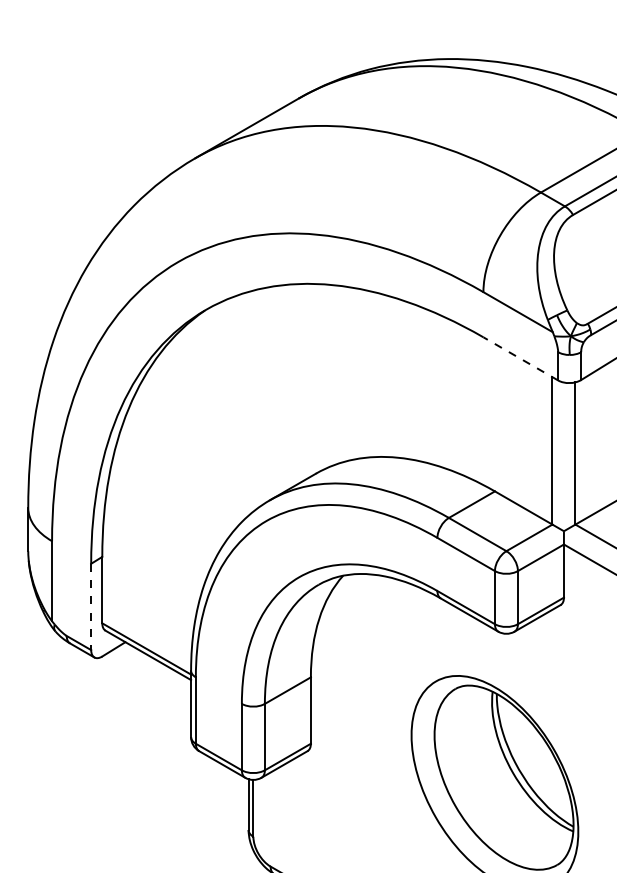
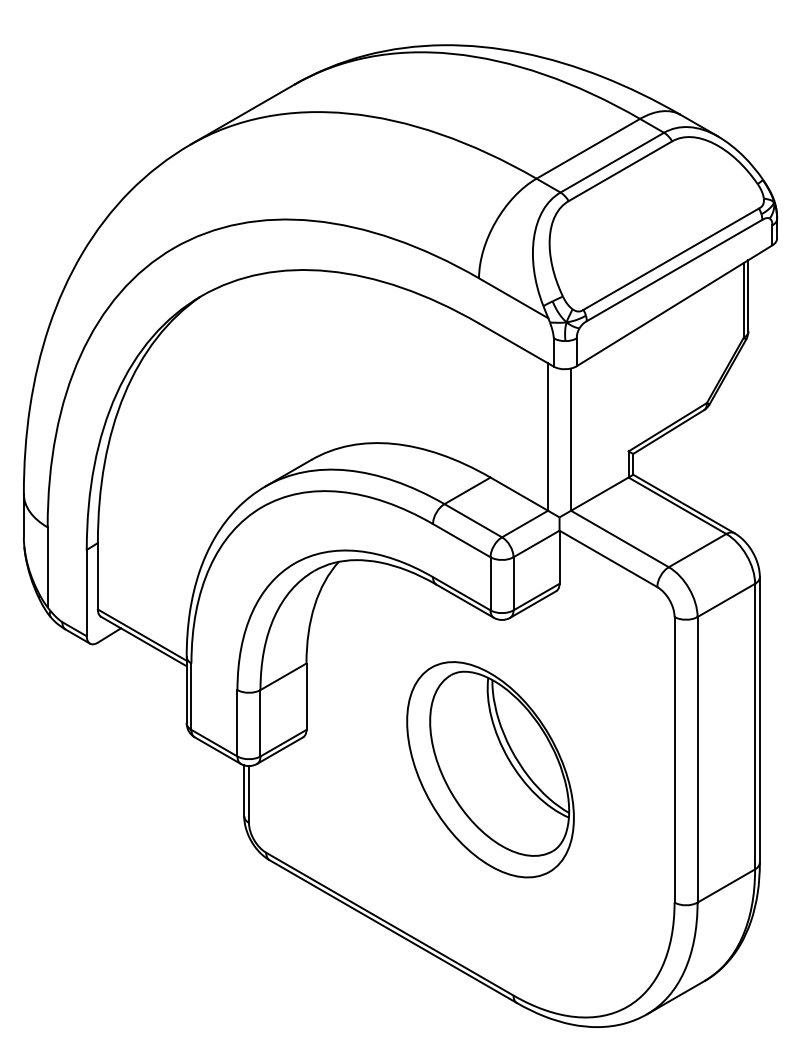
line: (519, 358) -> (515, 344), dashed -> solid
line: (90, 607) -> (86, 593), dashed -> solid

